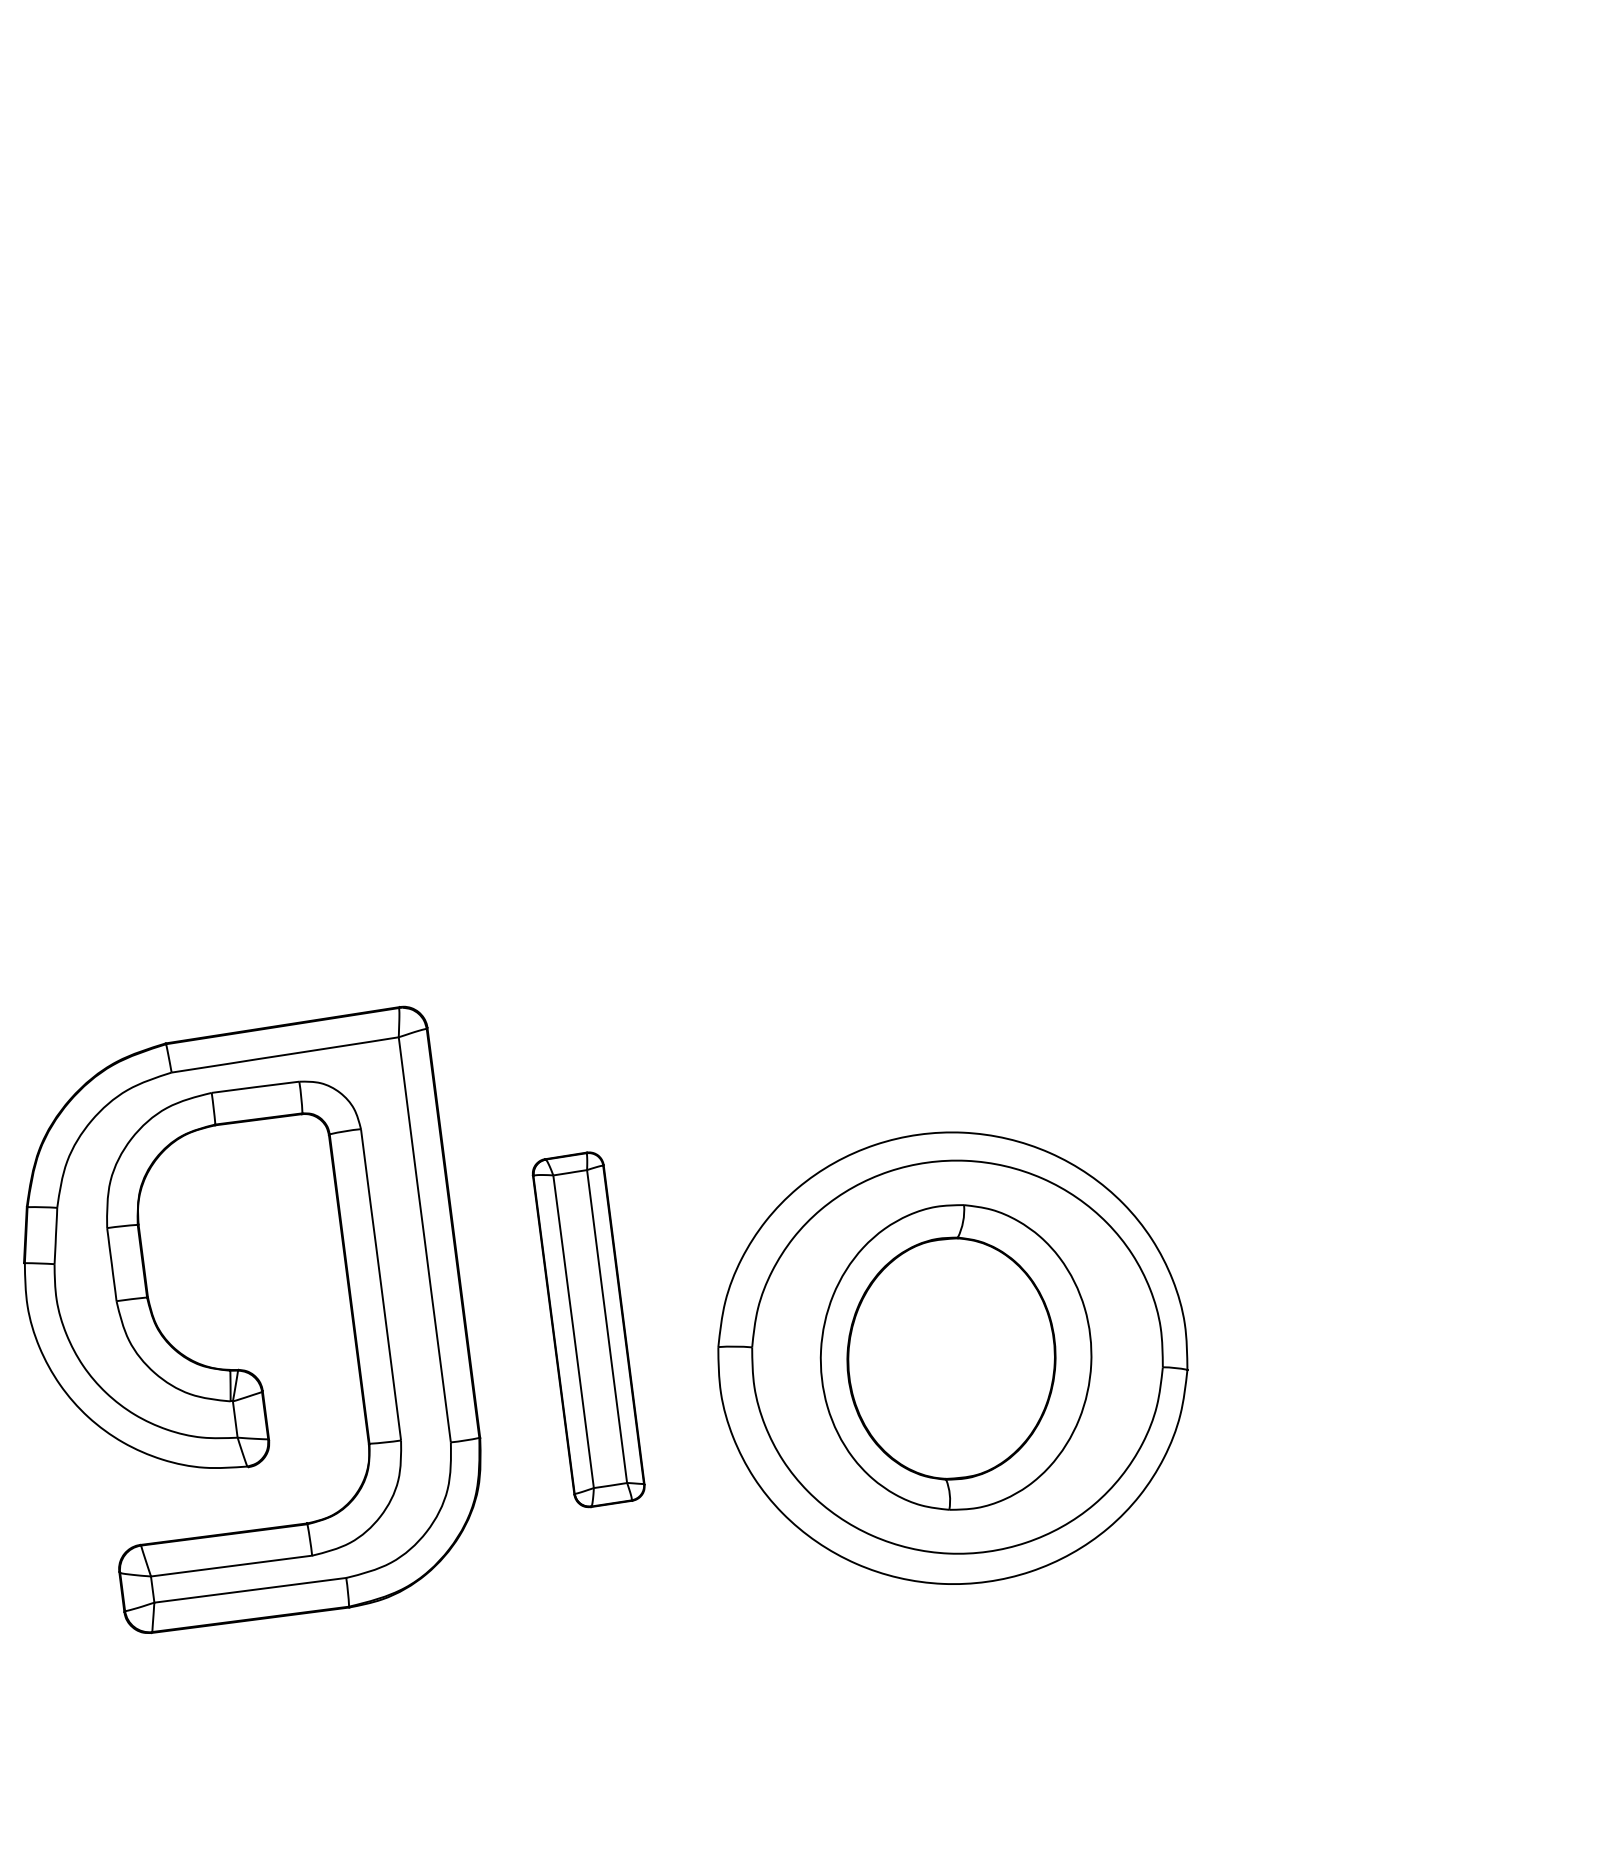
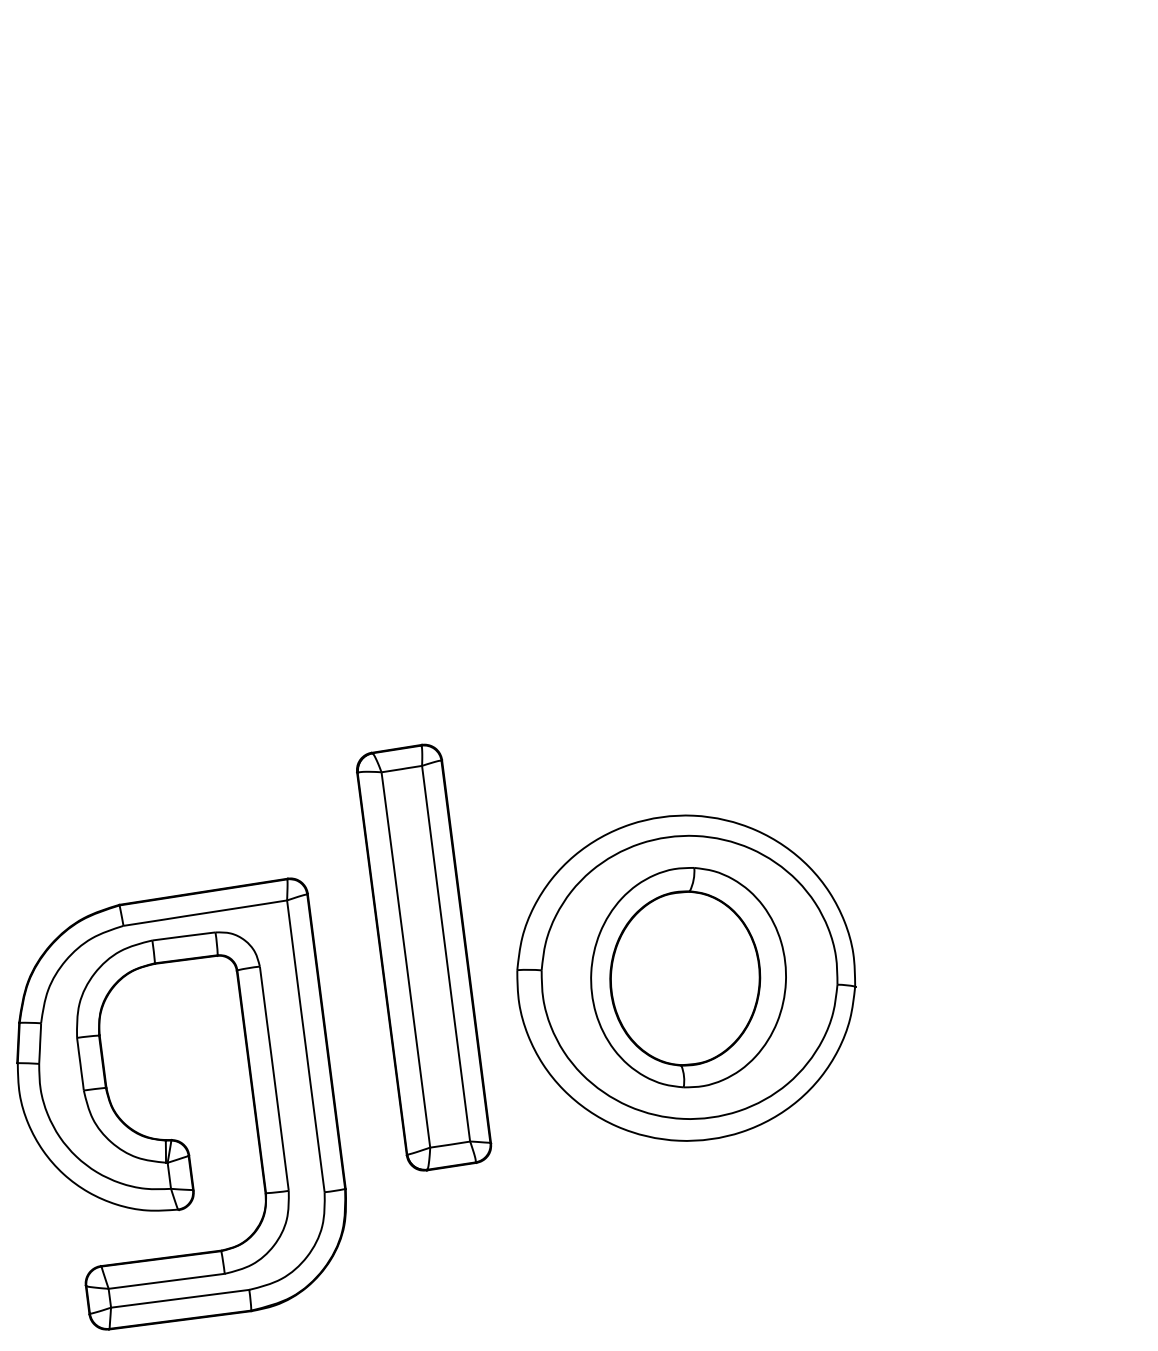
part: (588, 1329) -> (423, 957), size x1.67
part: (245, 1369) -> (176, 1139), moved

